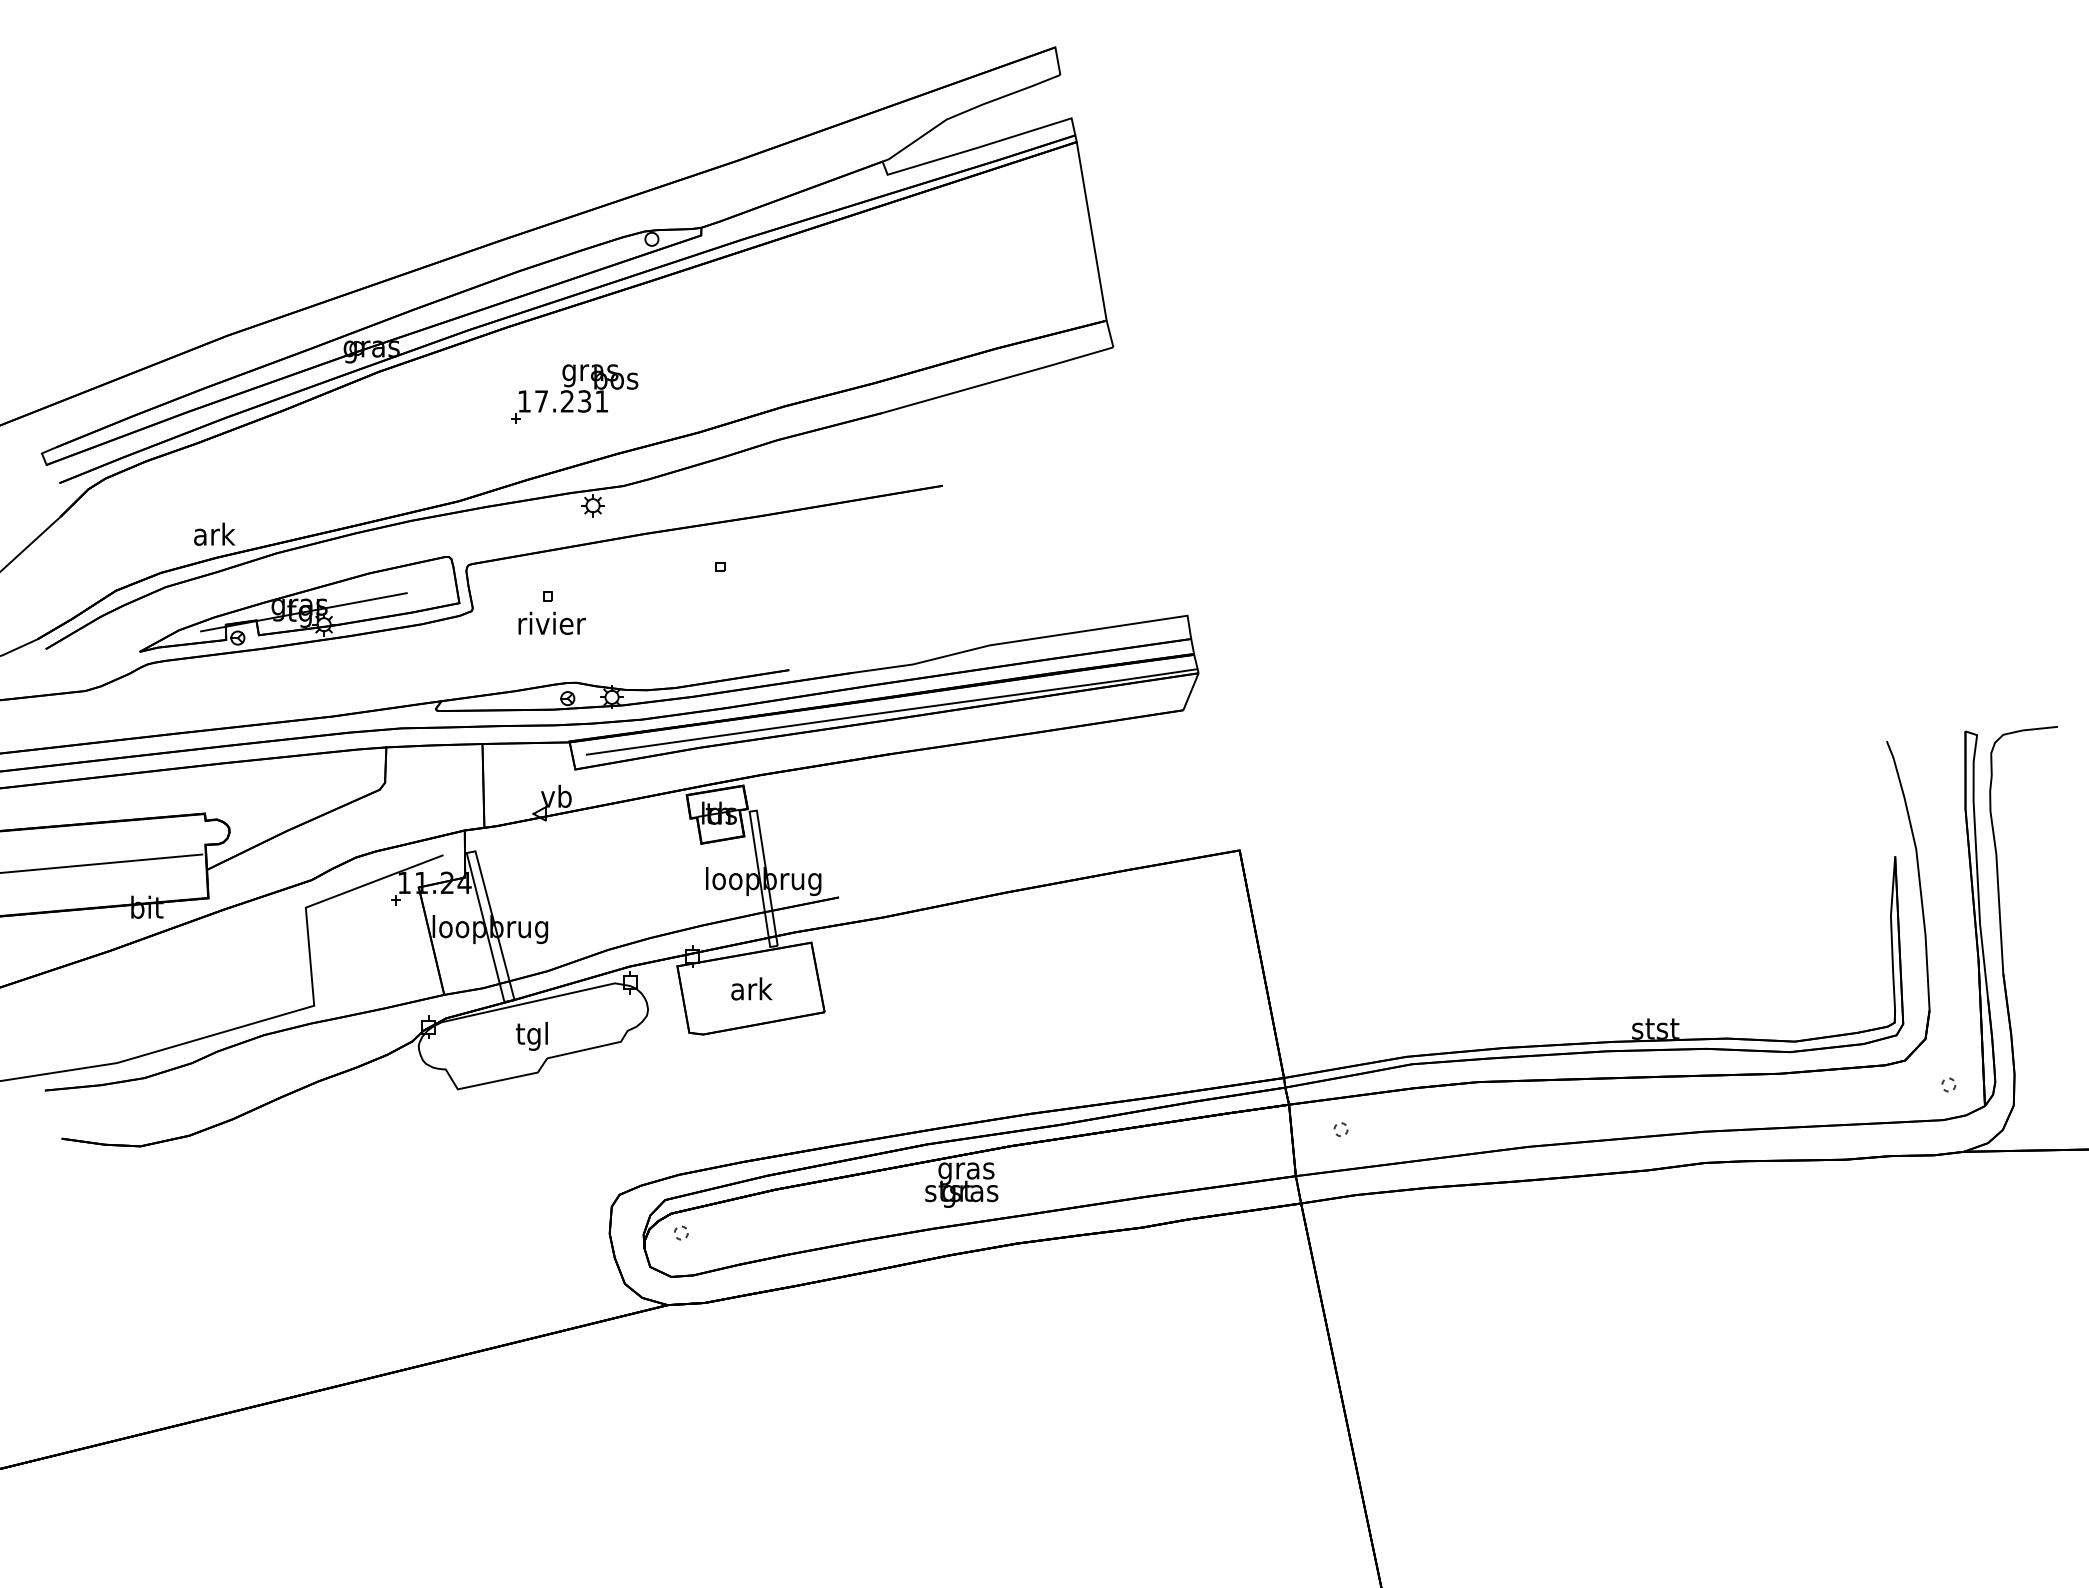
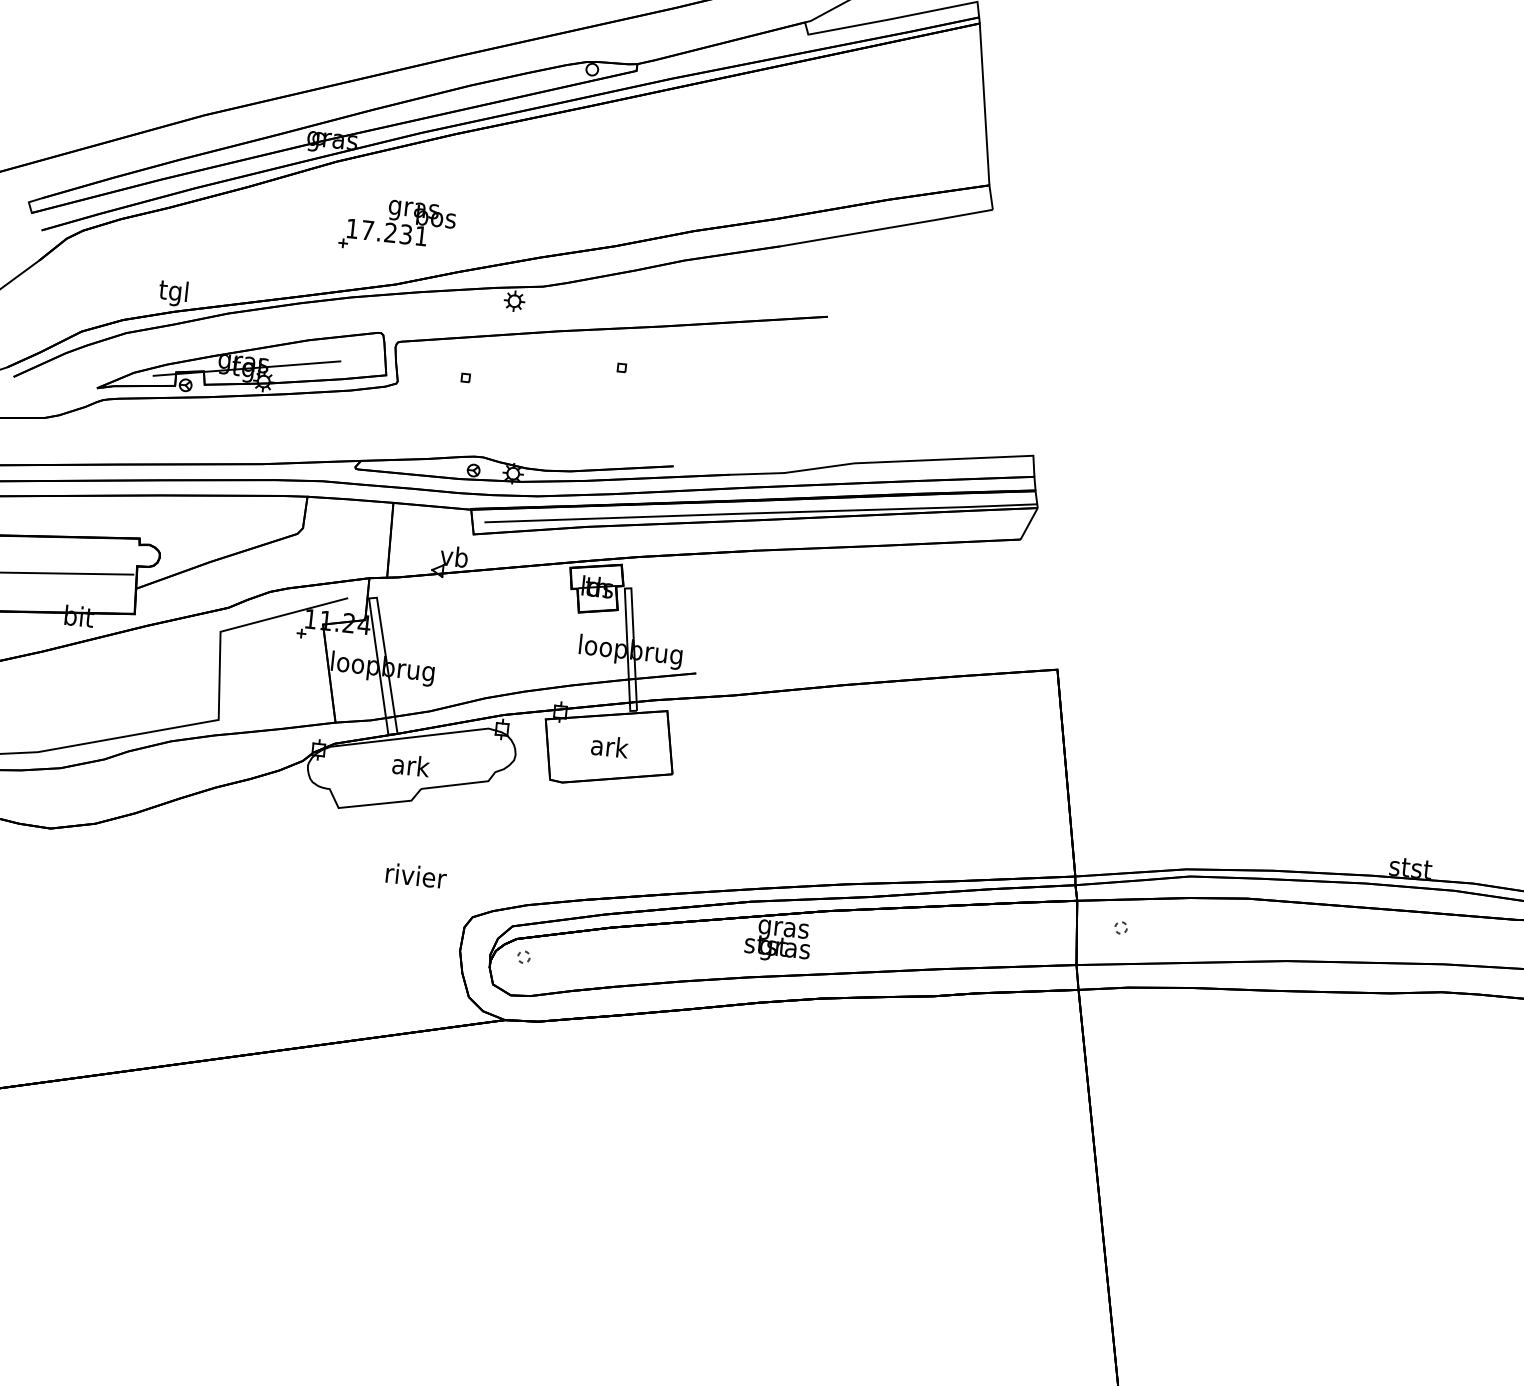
part: (574, 393) -> (397, 226), moved
text: (214, 536) -> (174, 292), ark -> tgl
text: (551, 622) -> (415, 874), moved
text: (533, 1035) -> (411, 767), tgl -> ark

